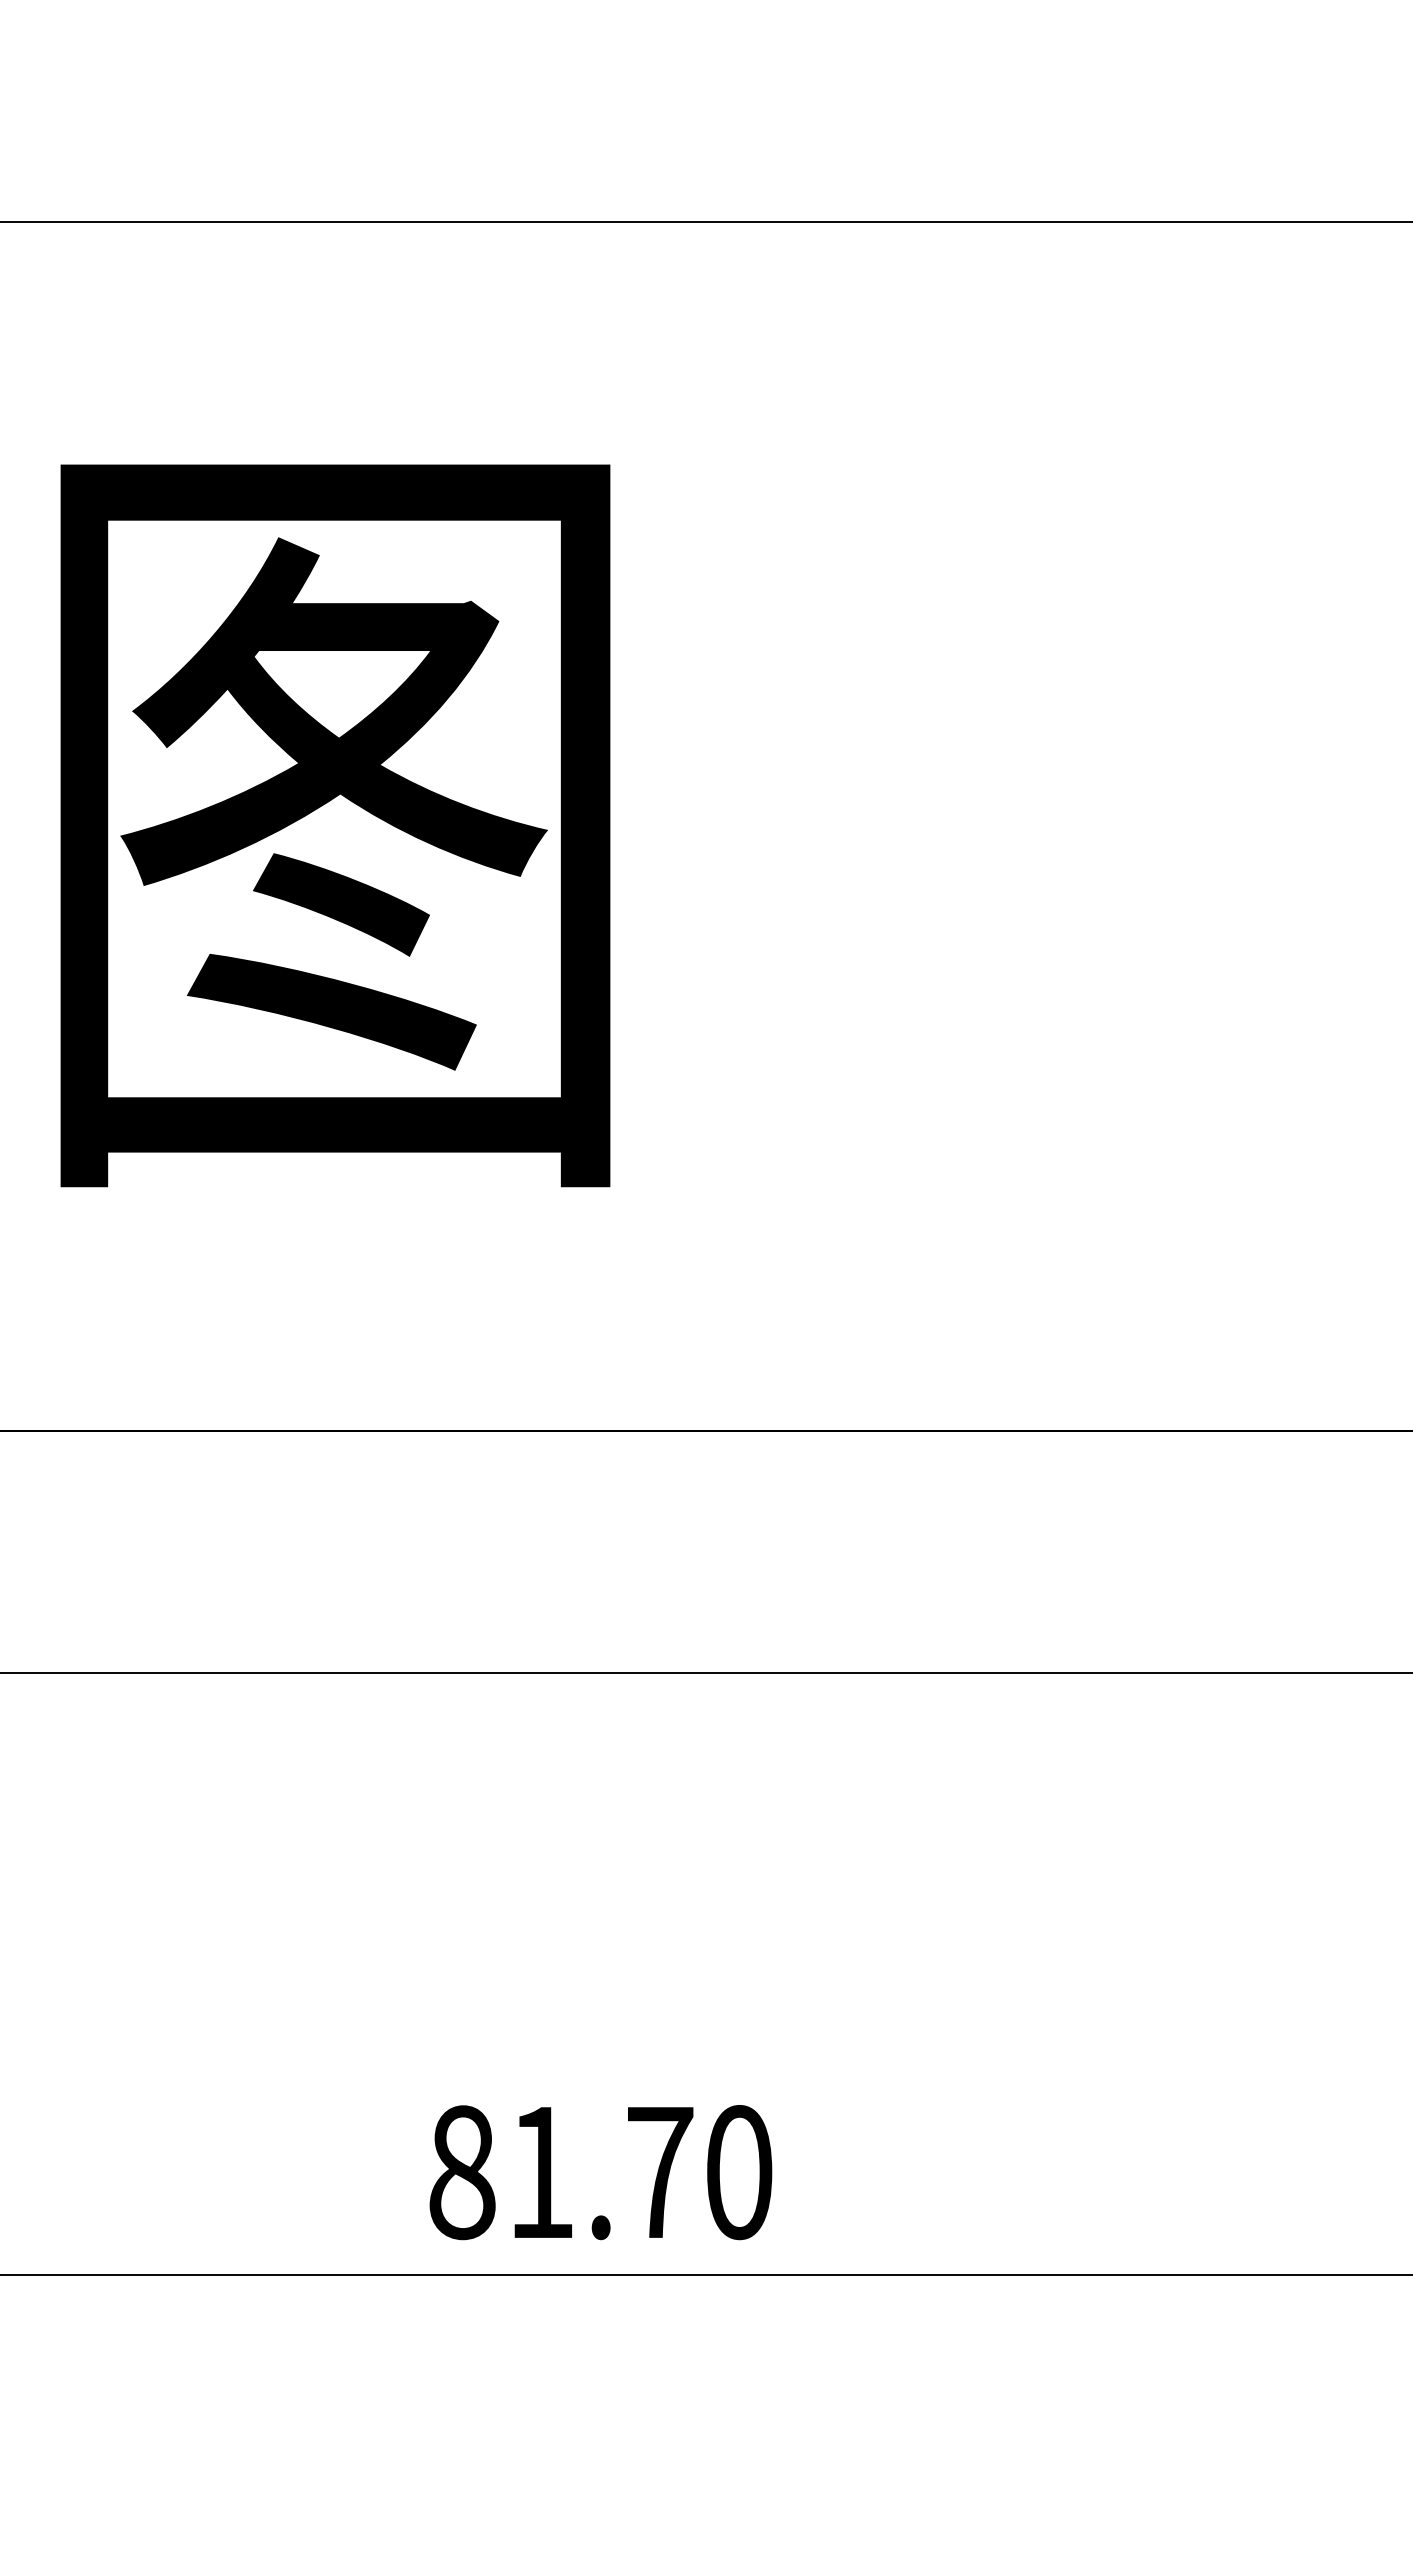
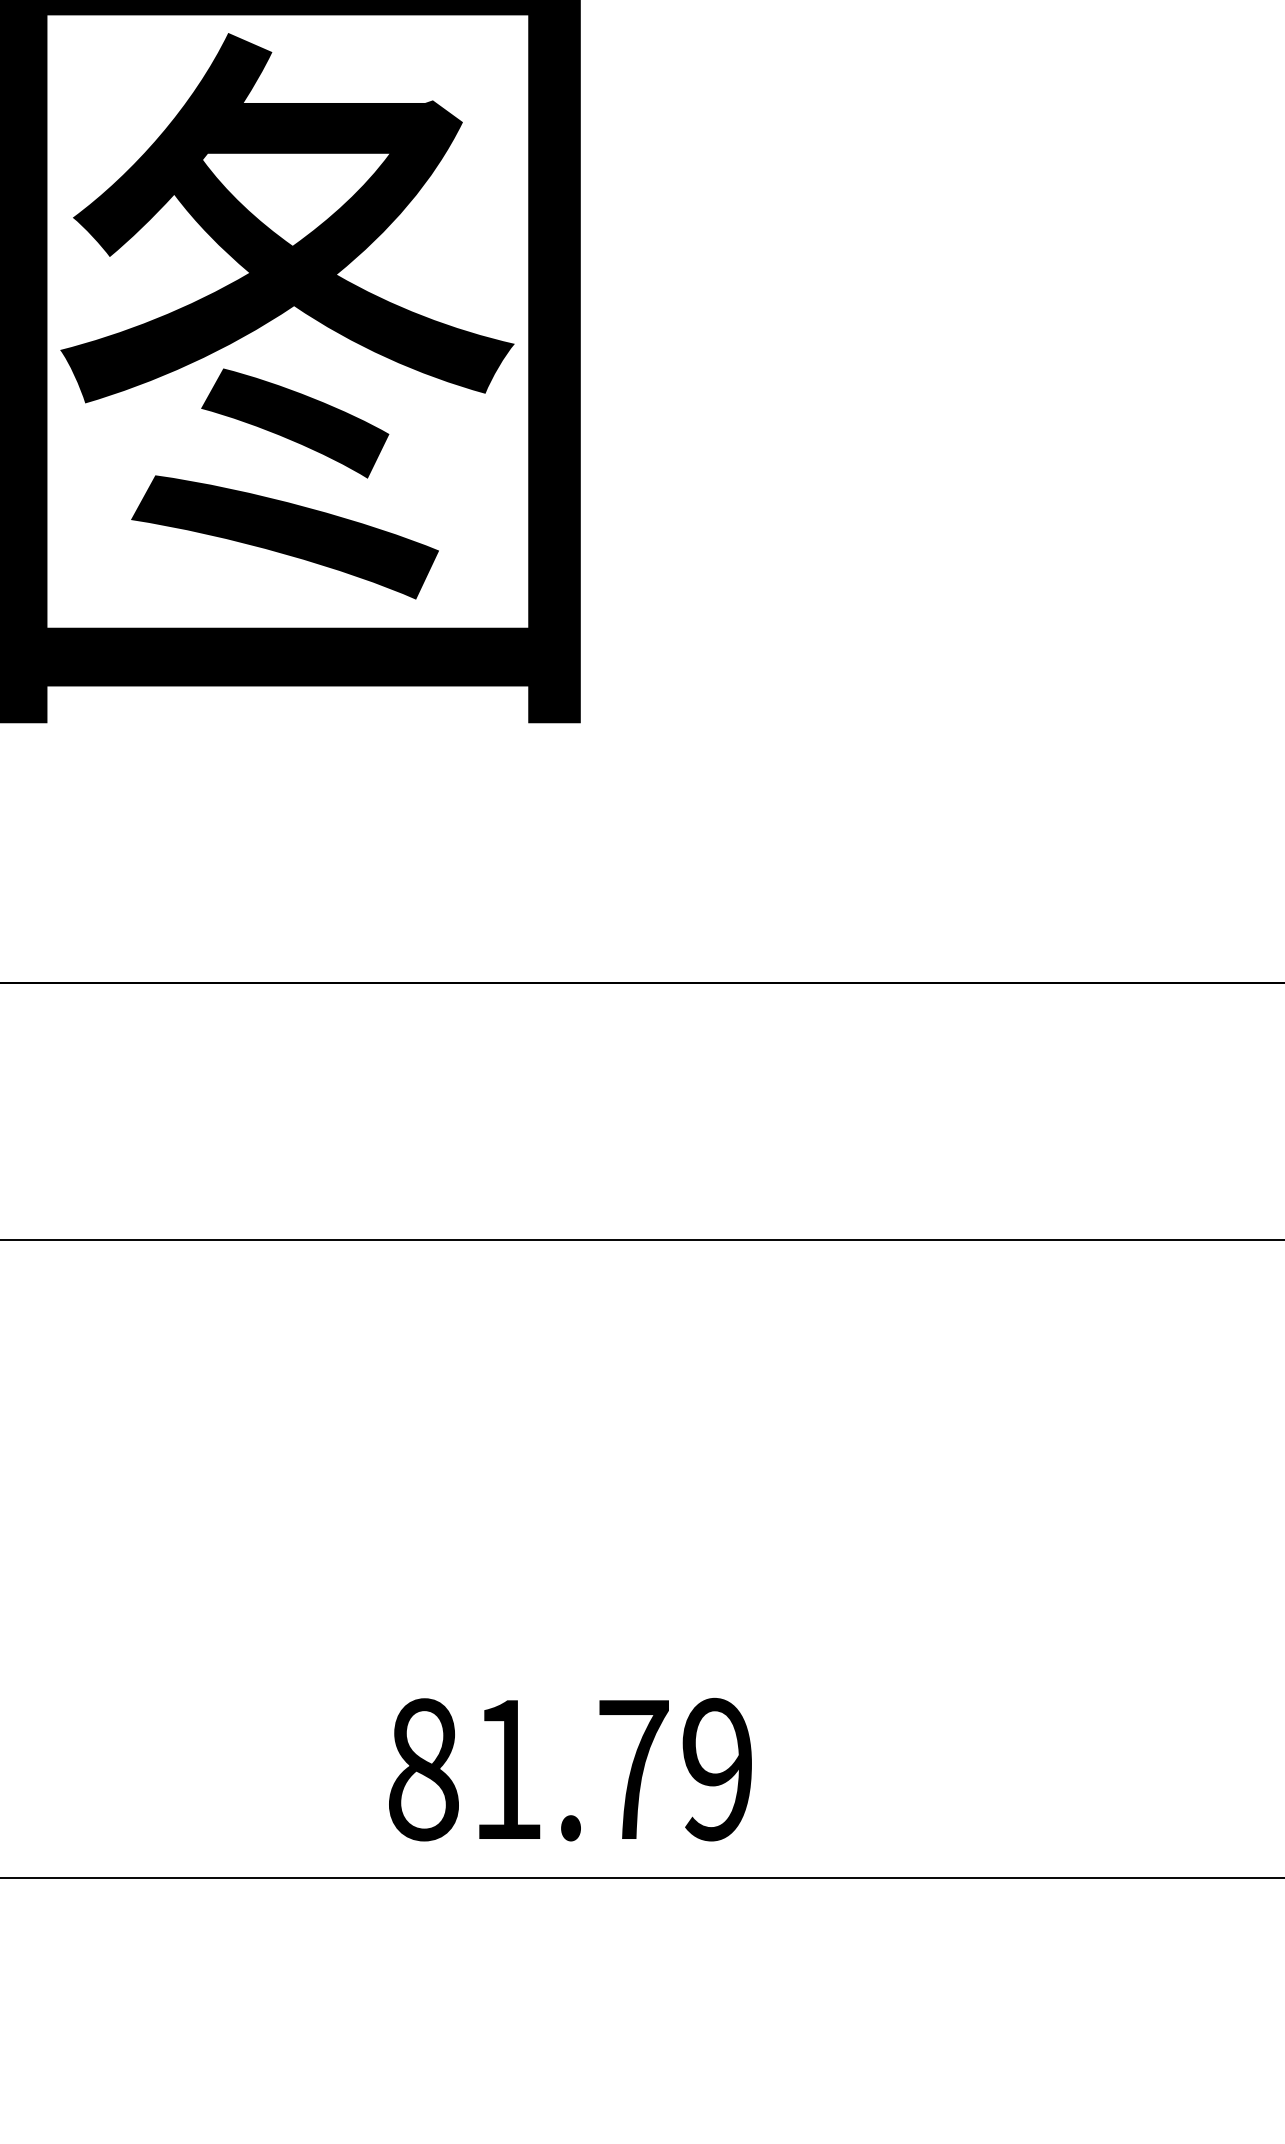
text: (739, 2172) -> (717, 1769), 81.70 -> 81.79

